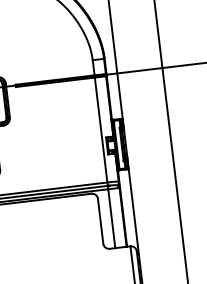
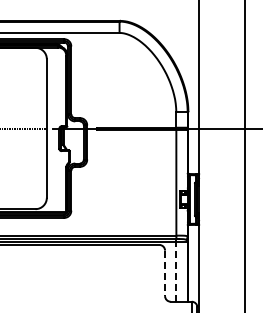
line: (111, 219) -> (176, 272), solid -> dashed
line: (101, 221) -> (165, 273), solid -> dashed

